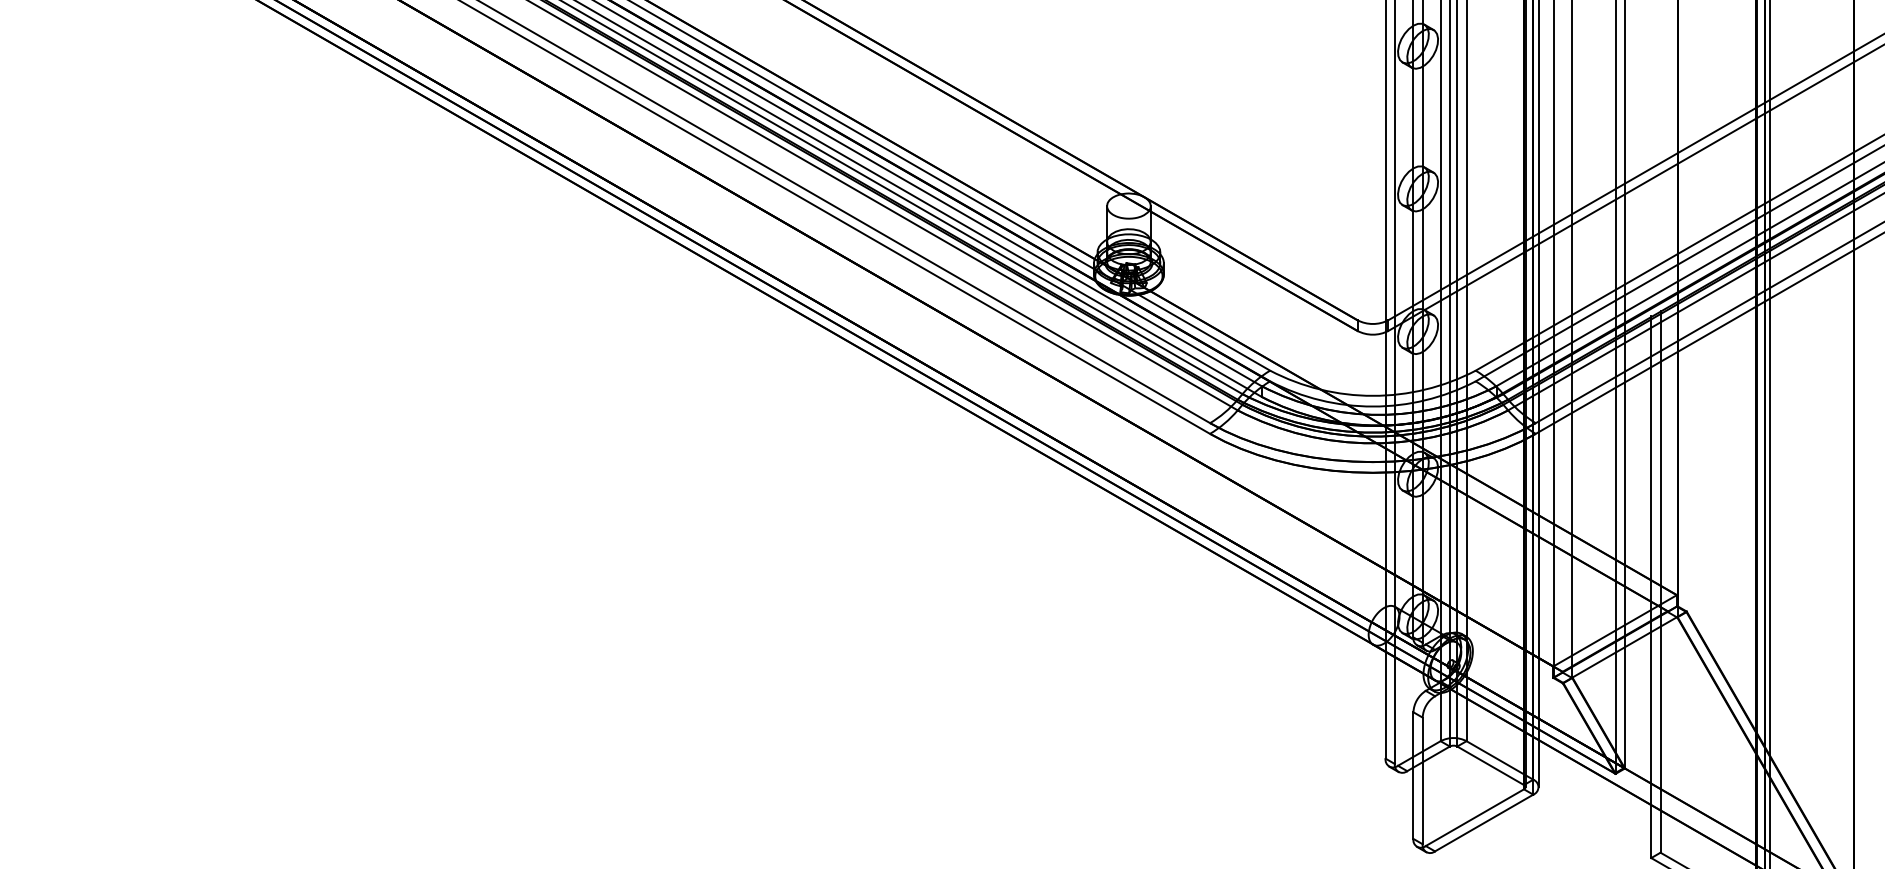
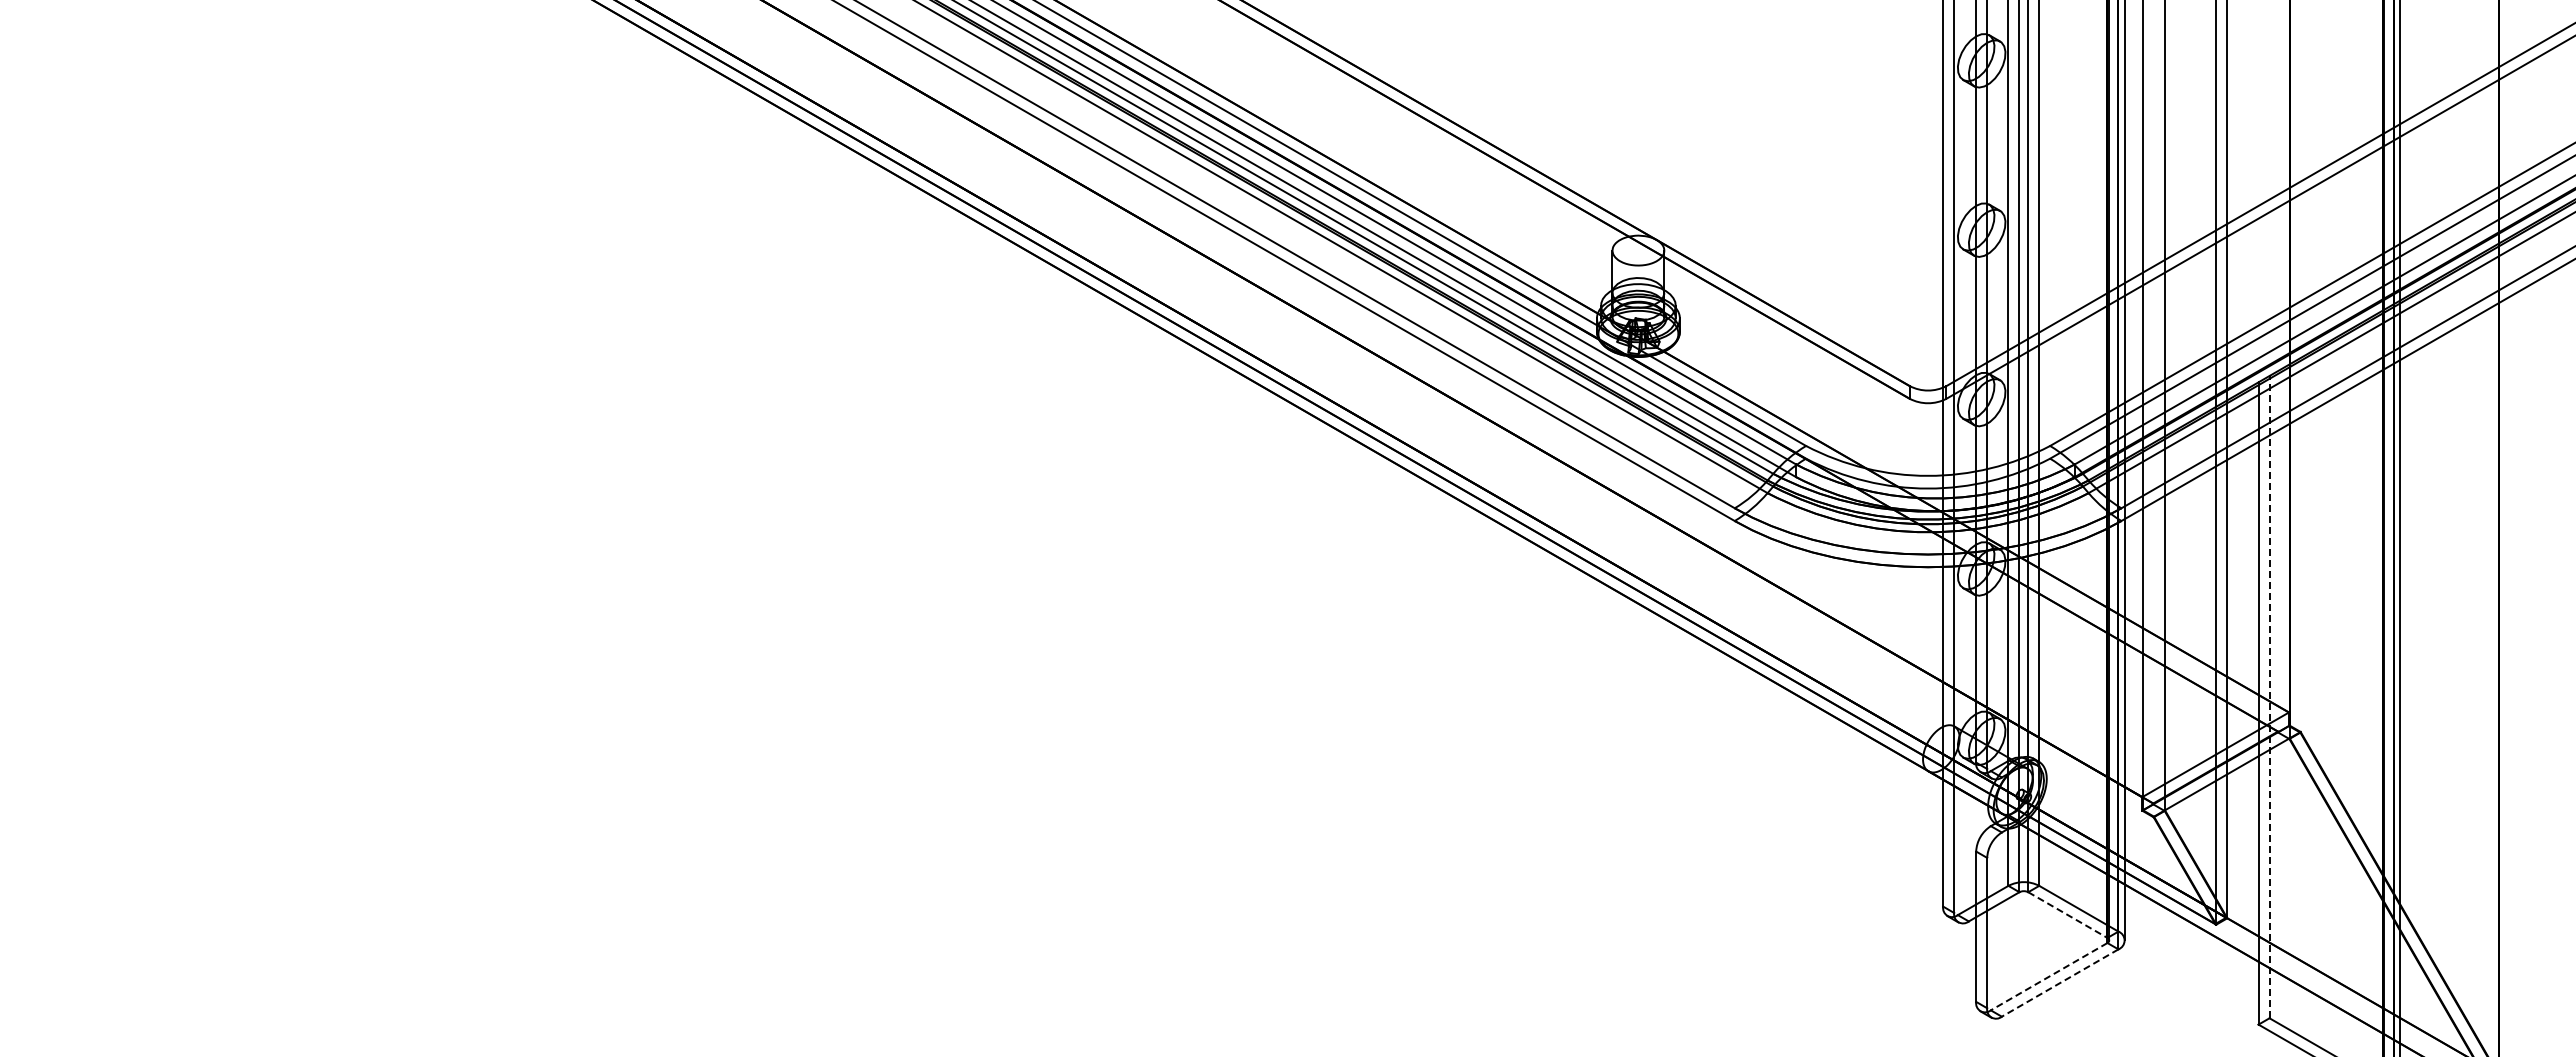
line: (1660, 581) -> (2269, 696), solid -> dashed
line: (1490, 766) -> (2067, 915), solid -> dashed
line: (1474, 817) -> (2048, 976), solid -> dashed
line: (1483, 823) -> (2059, 983), solid -> dashed

